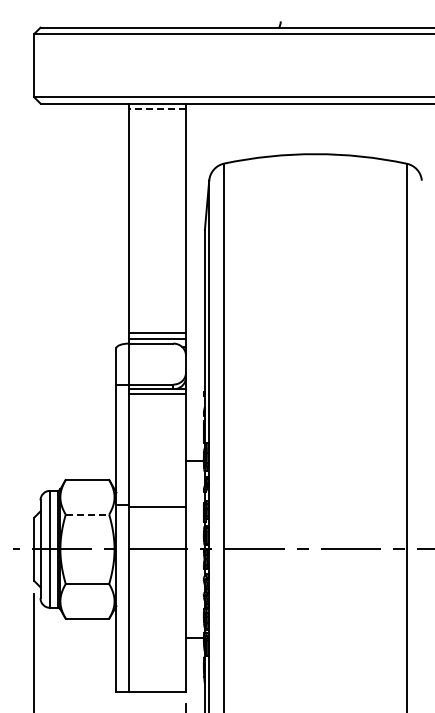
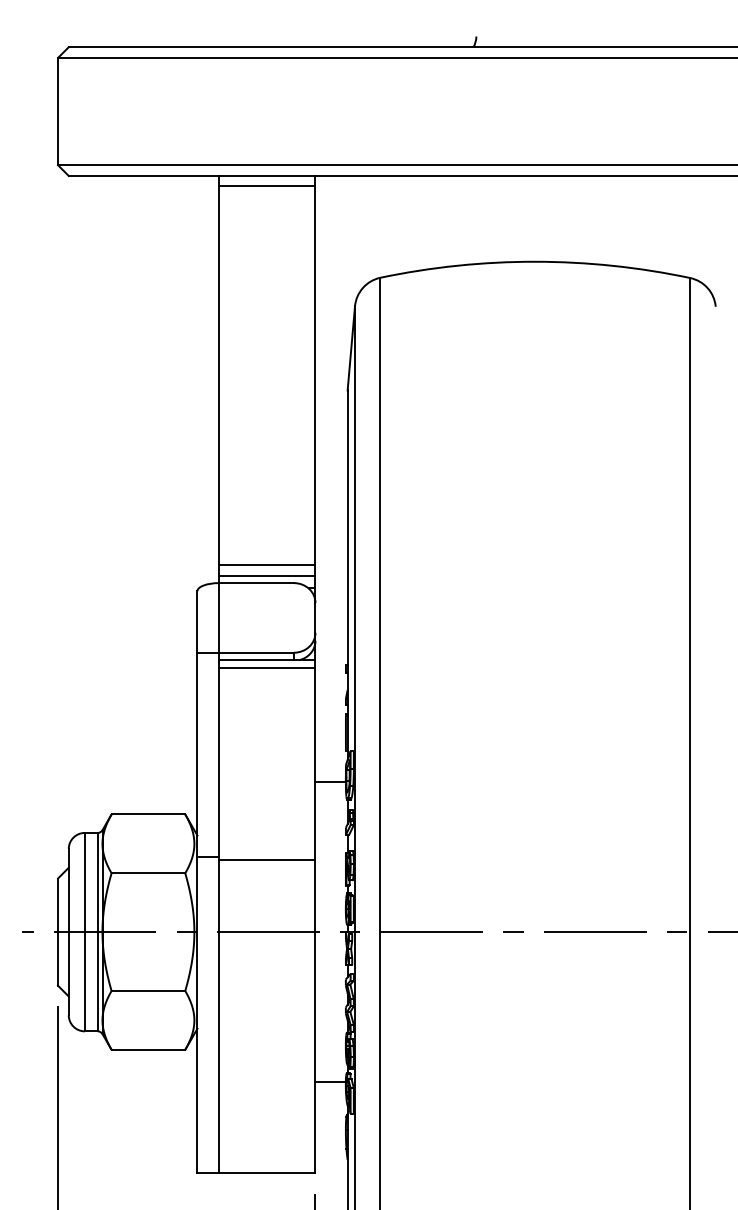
line: (156, 109) -> (265, 185), dashed -> solid
line: (87, 514) -> (148, 873), dashed -> solid

